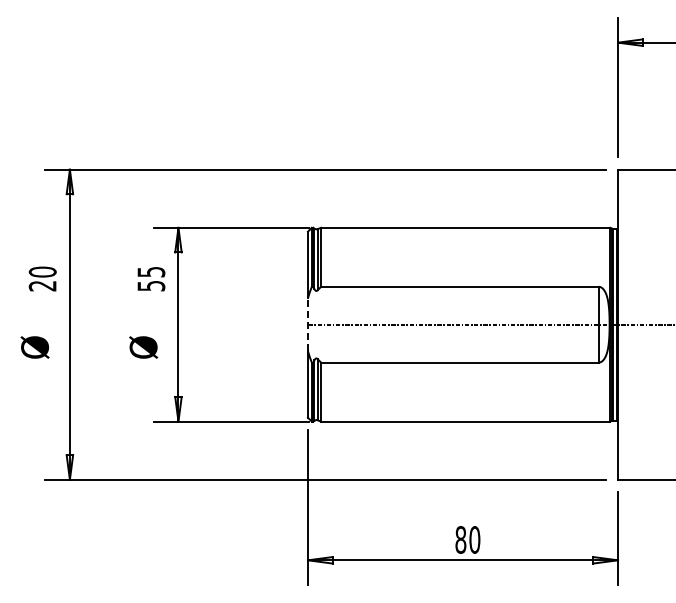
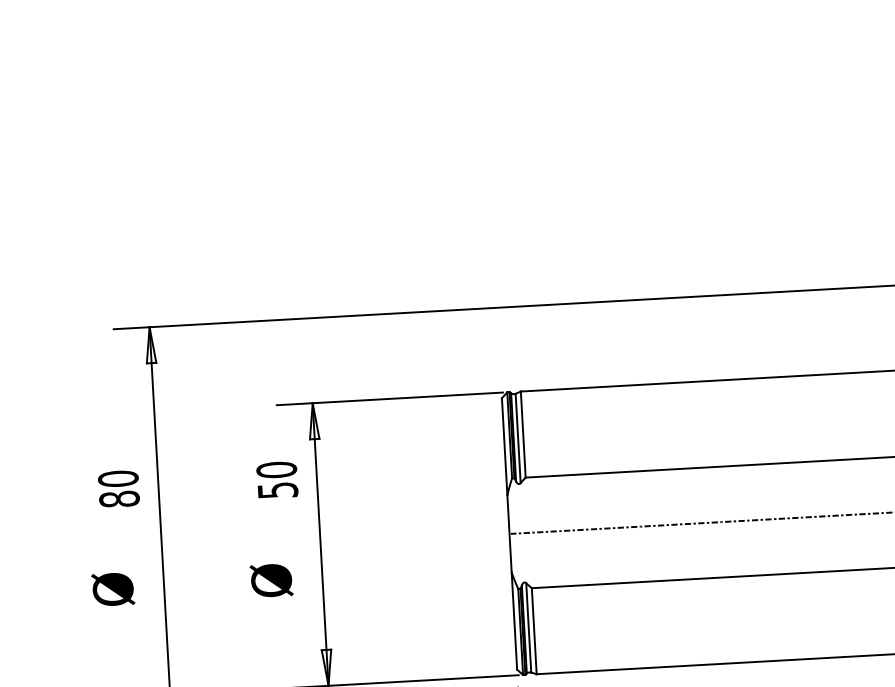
text: (151, 271) -> (276, 469), 55 -> 50
text: (42, 285) -> (119, 498), 20 -> 80
line: (307, 324) -> (508, 533), dashed -> solid

